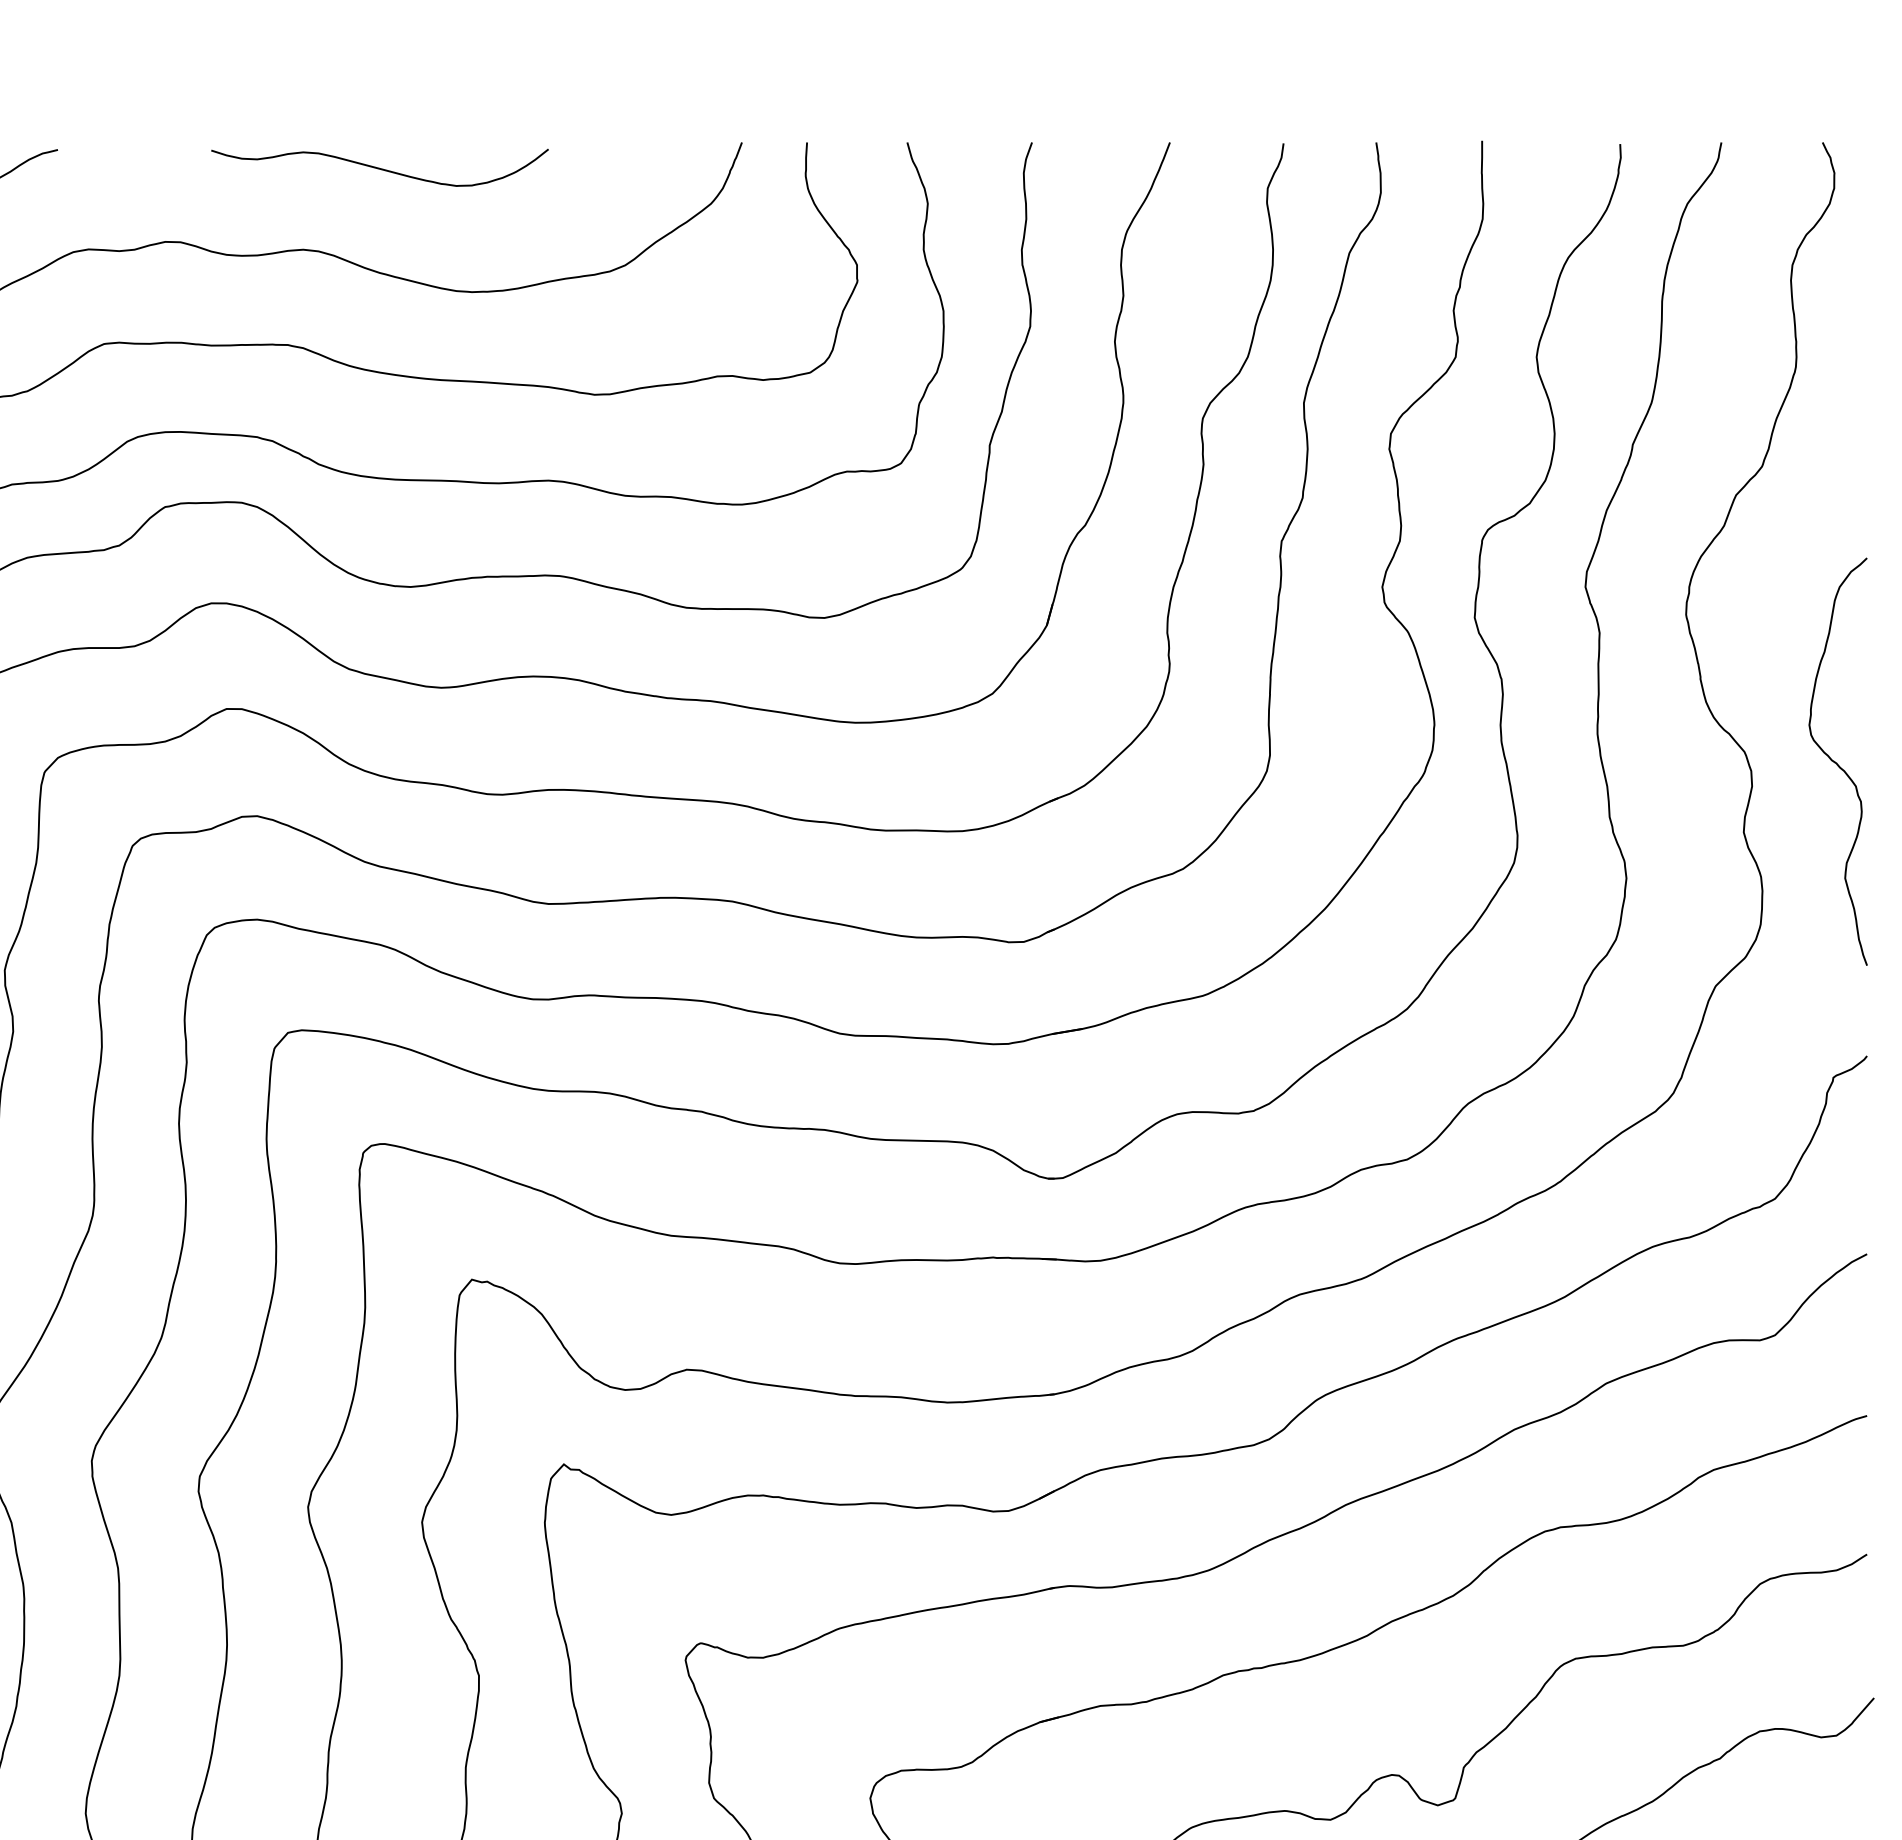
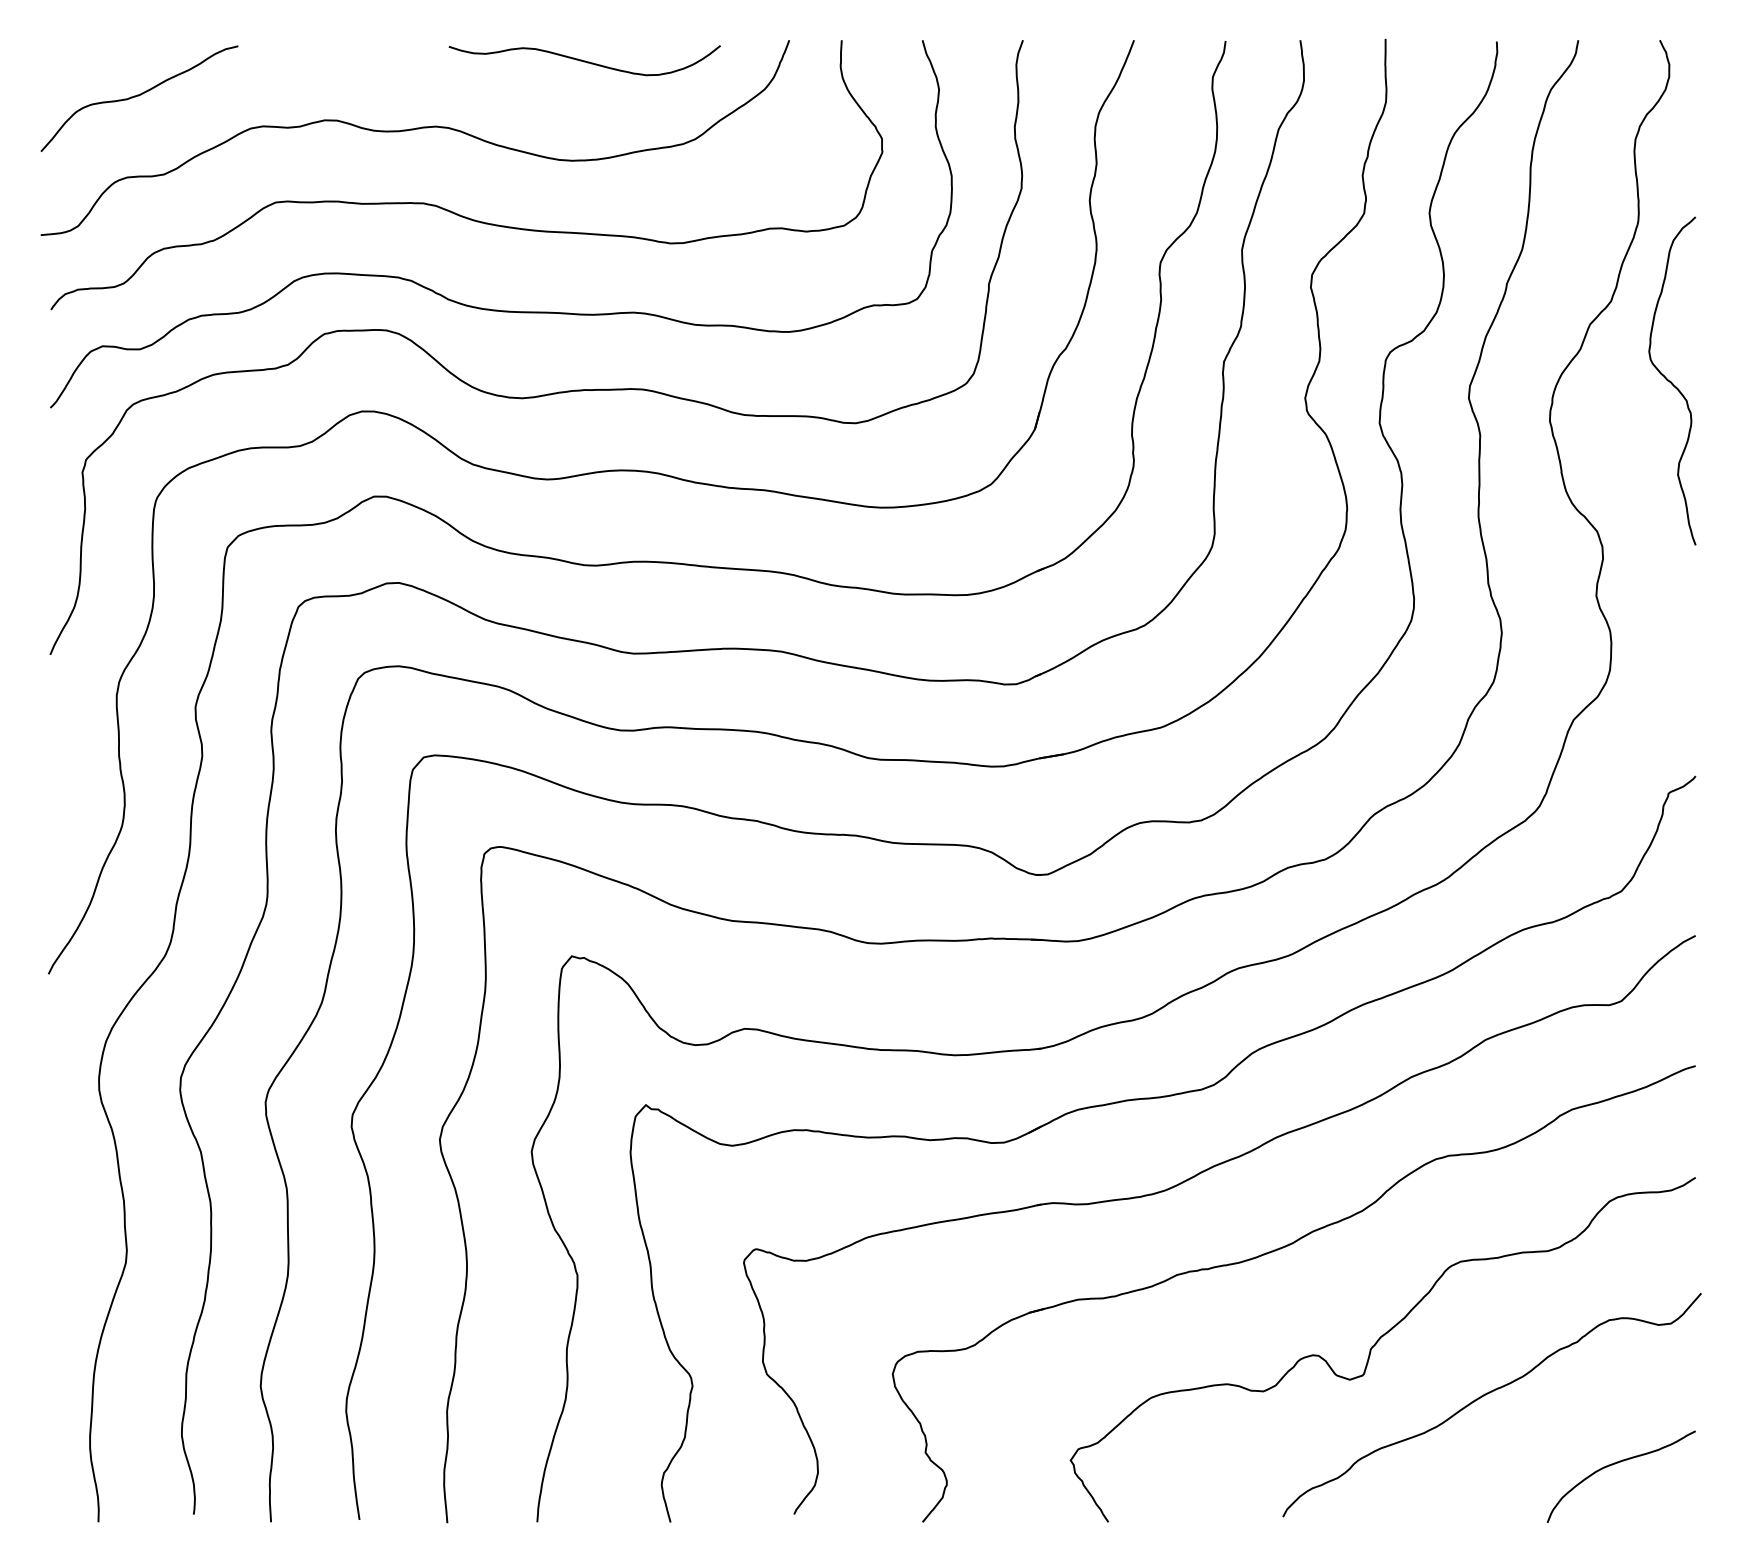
curve: (379, 167) -> (584, 60), moved
curve: (1837, 762) -> (1671, 381), moved

